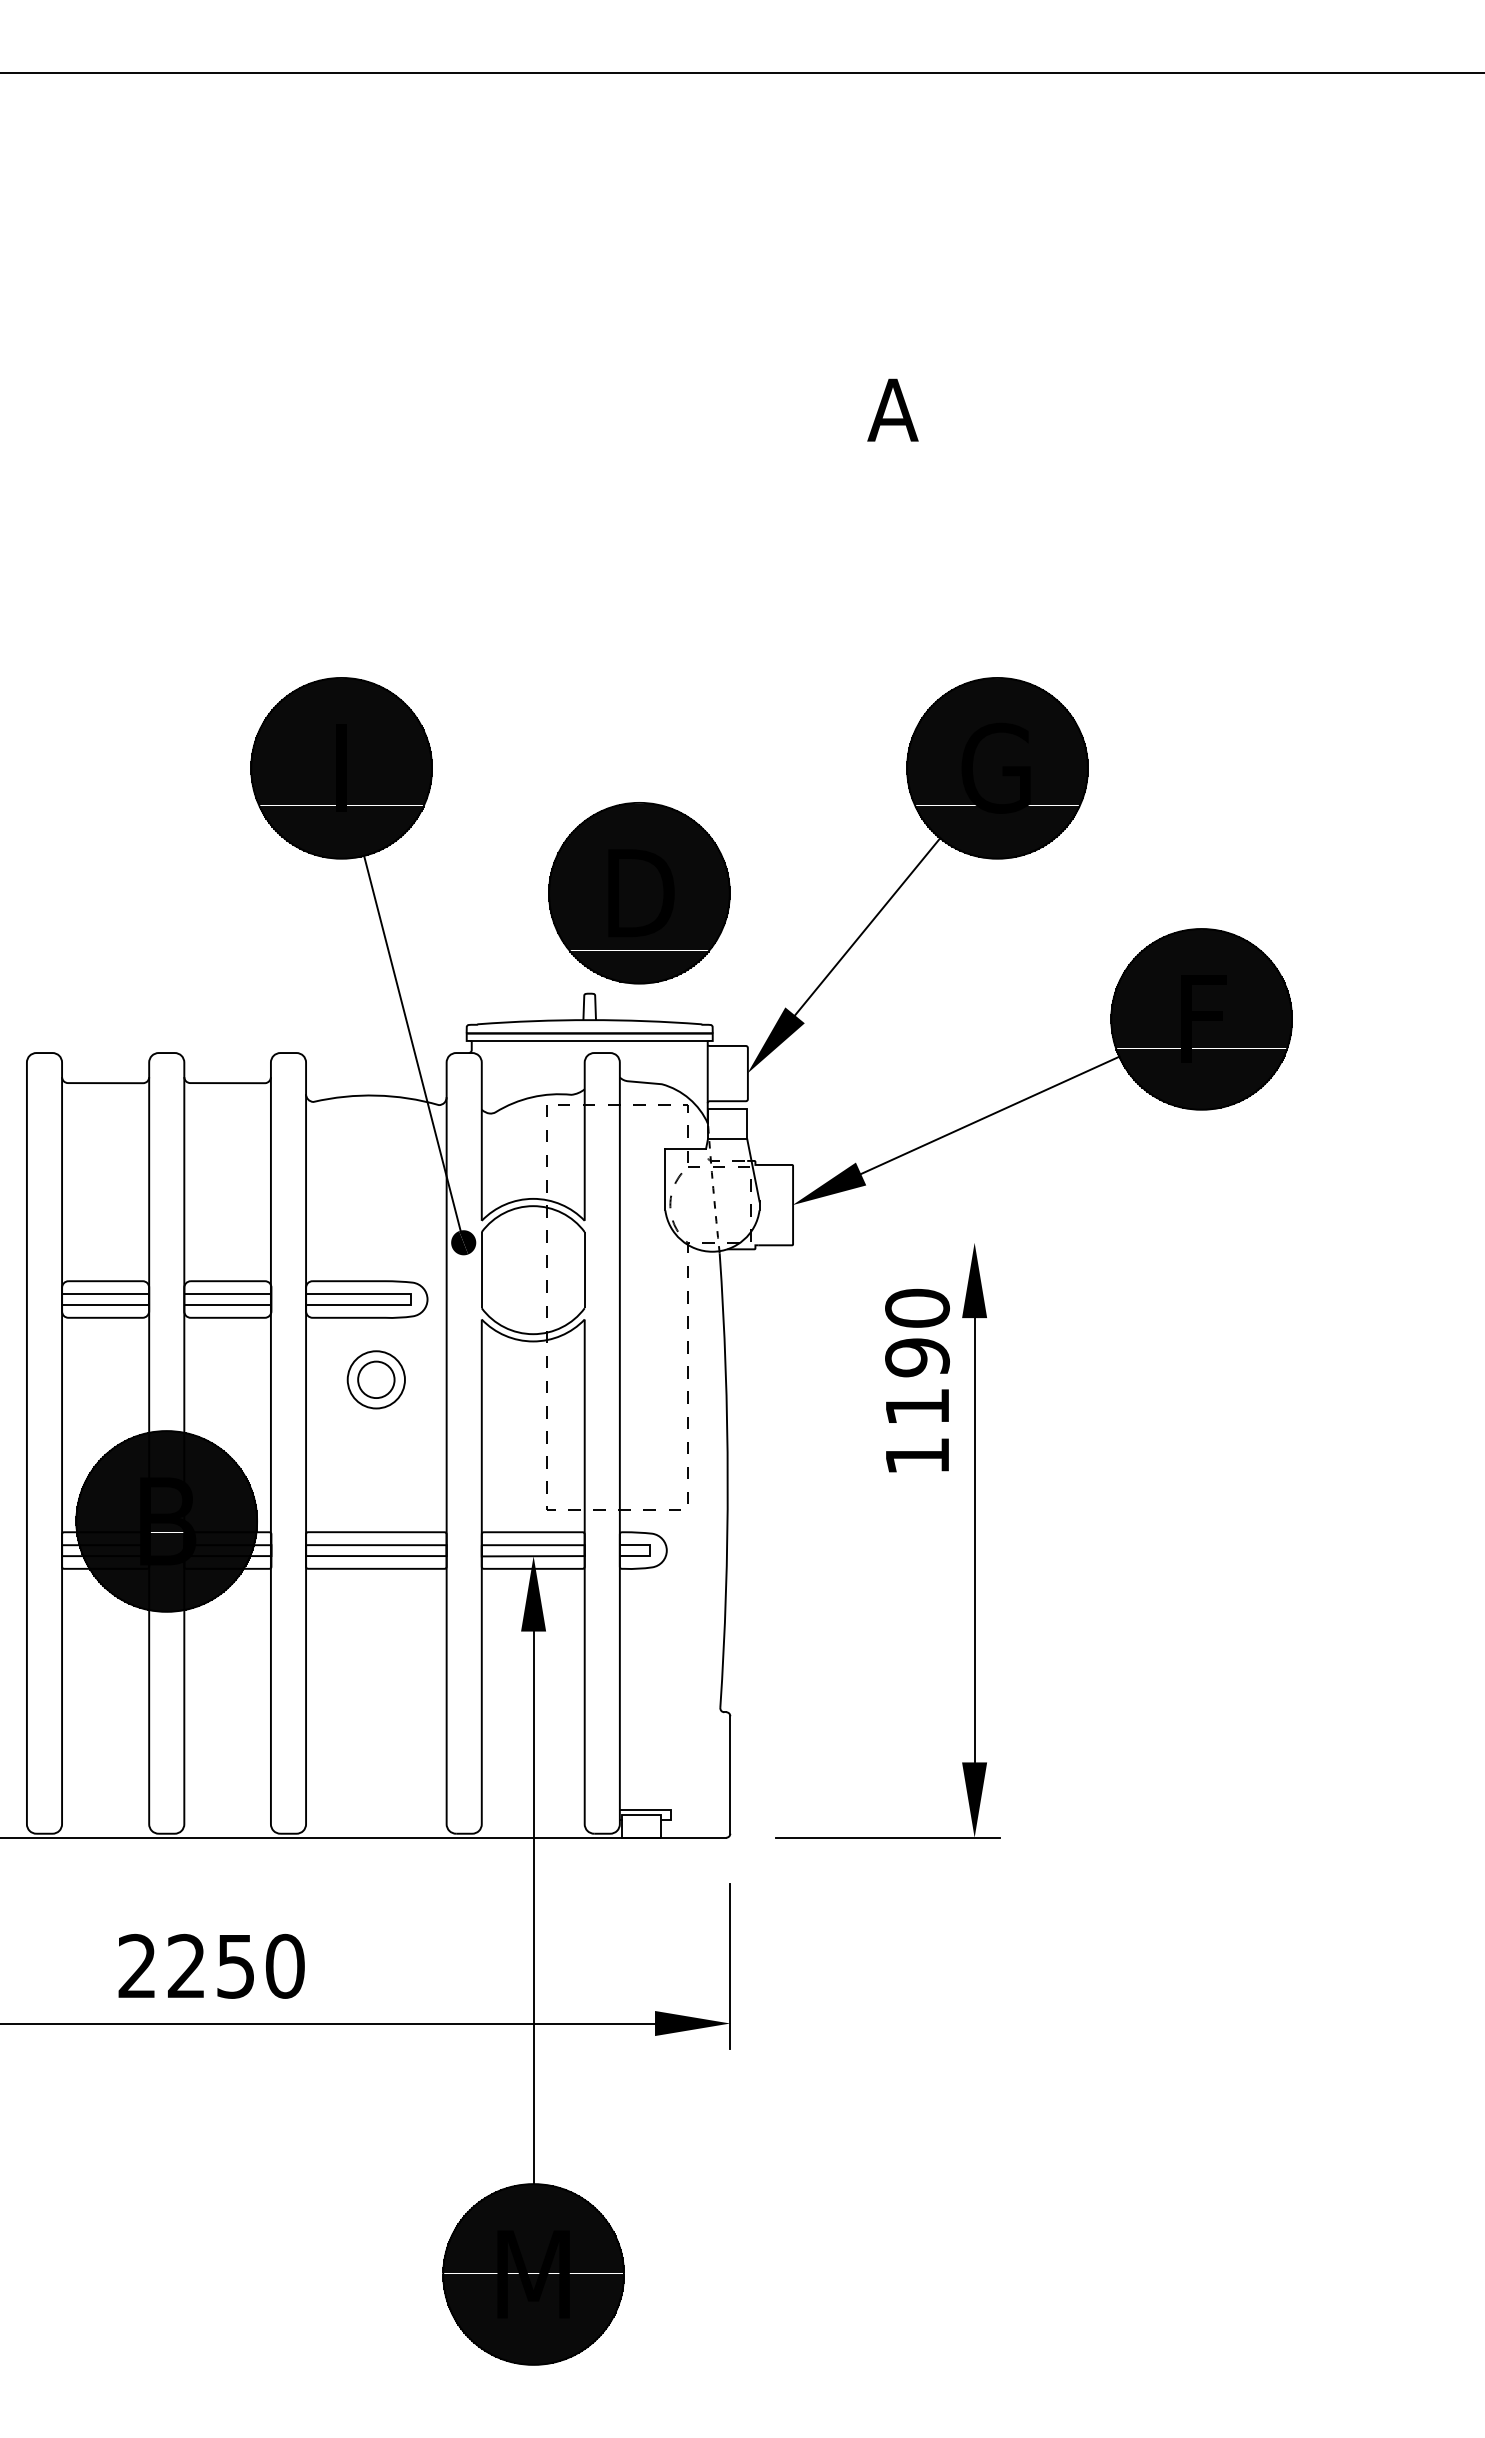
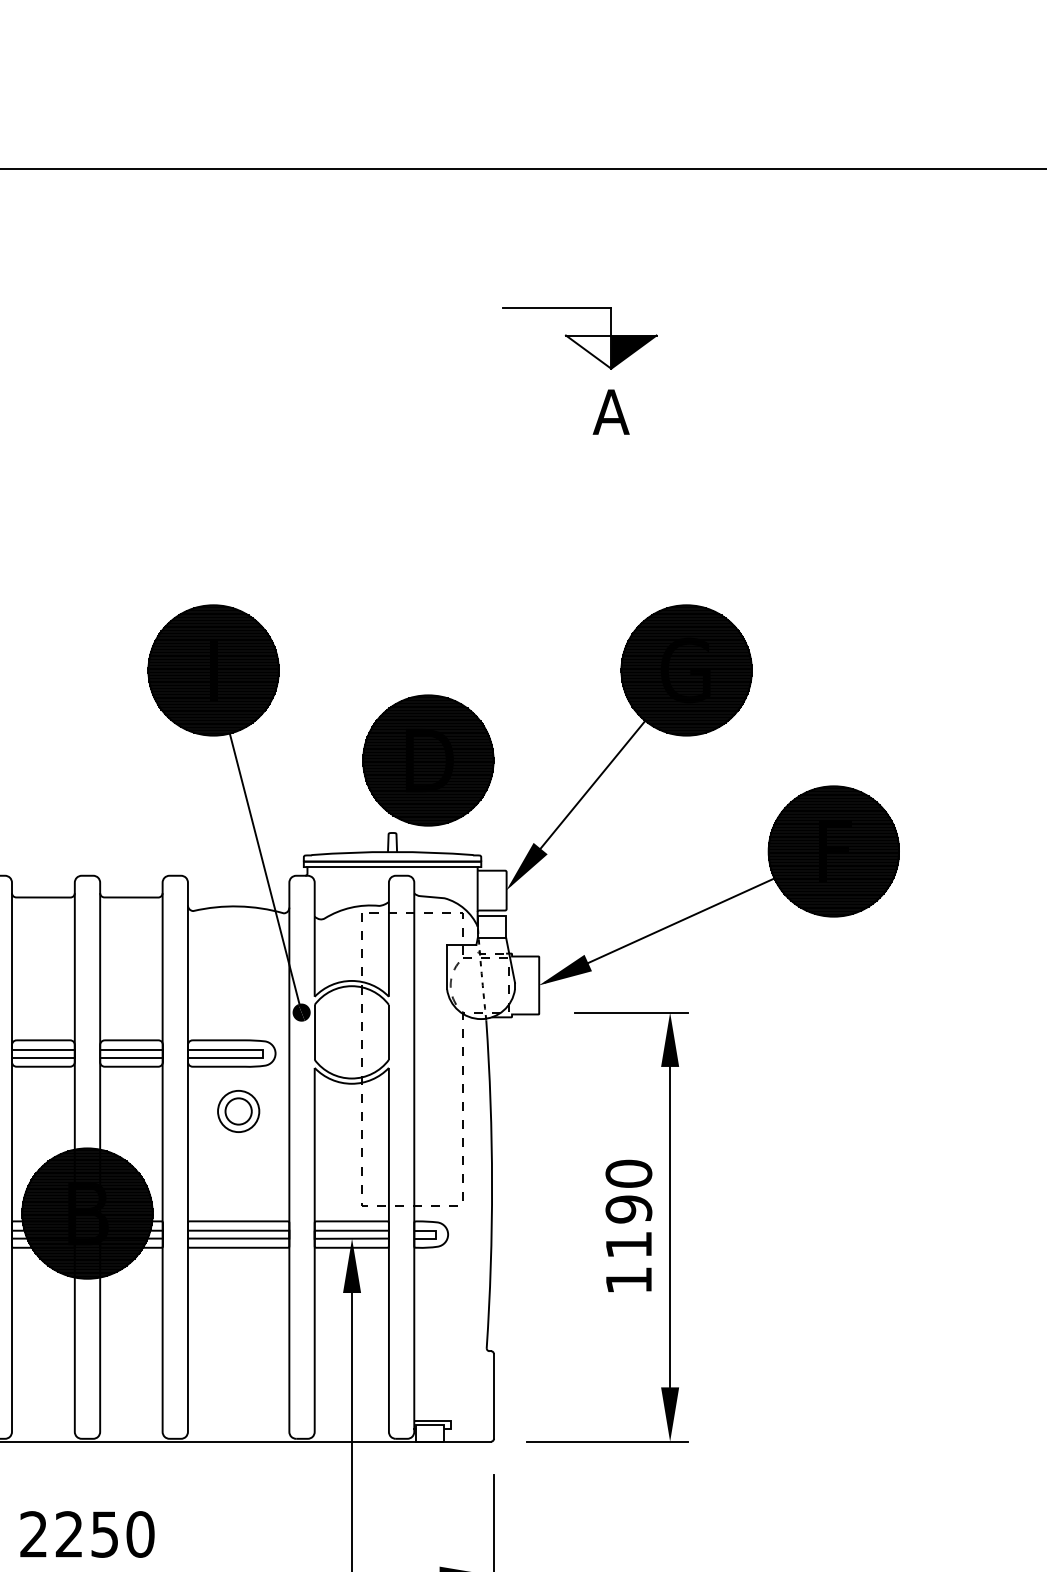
part: (848, 307) -> (579, 338), added
line: (920, 1242) -> (631, 1012), added
text: (917, 1380) -> (628, 1225), moved
text: (211, 1966) -> (87, 1534), moved

